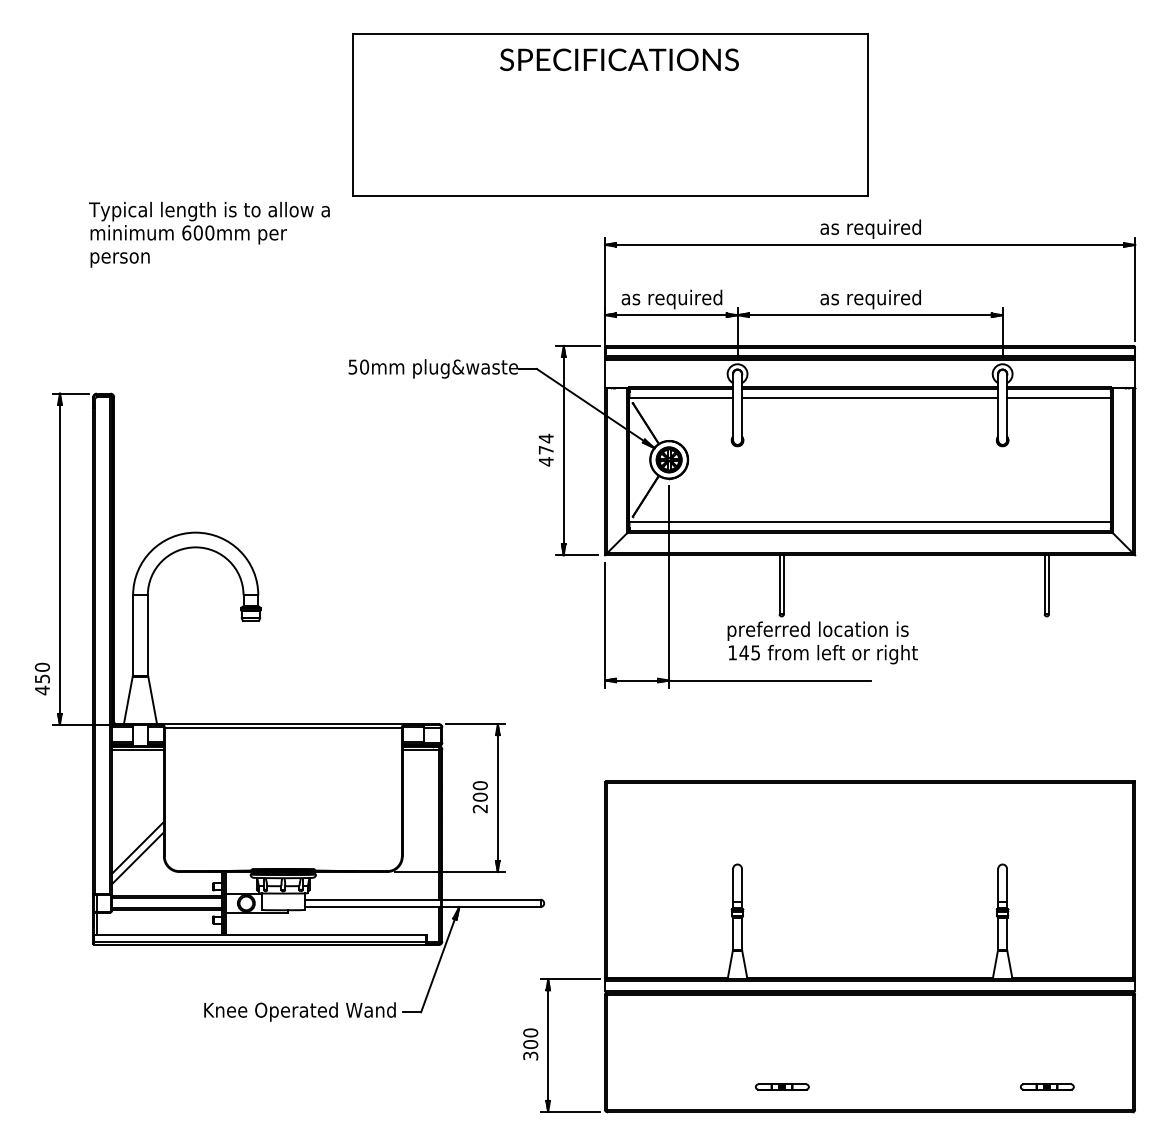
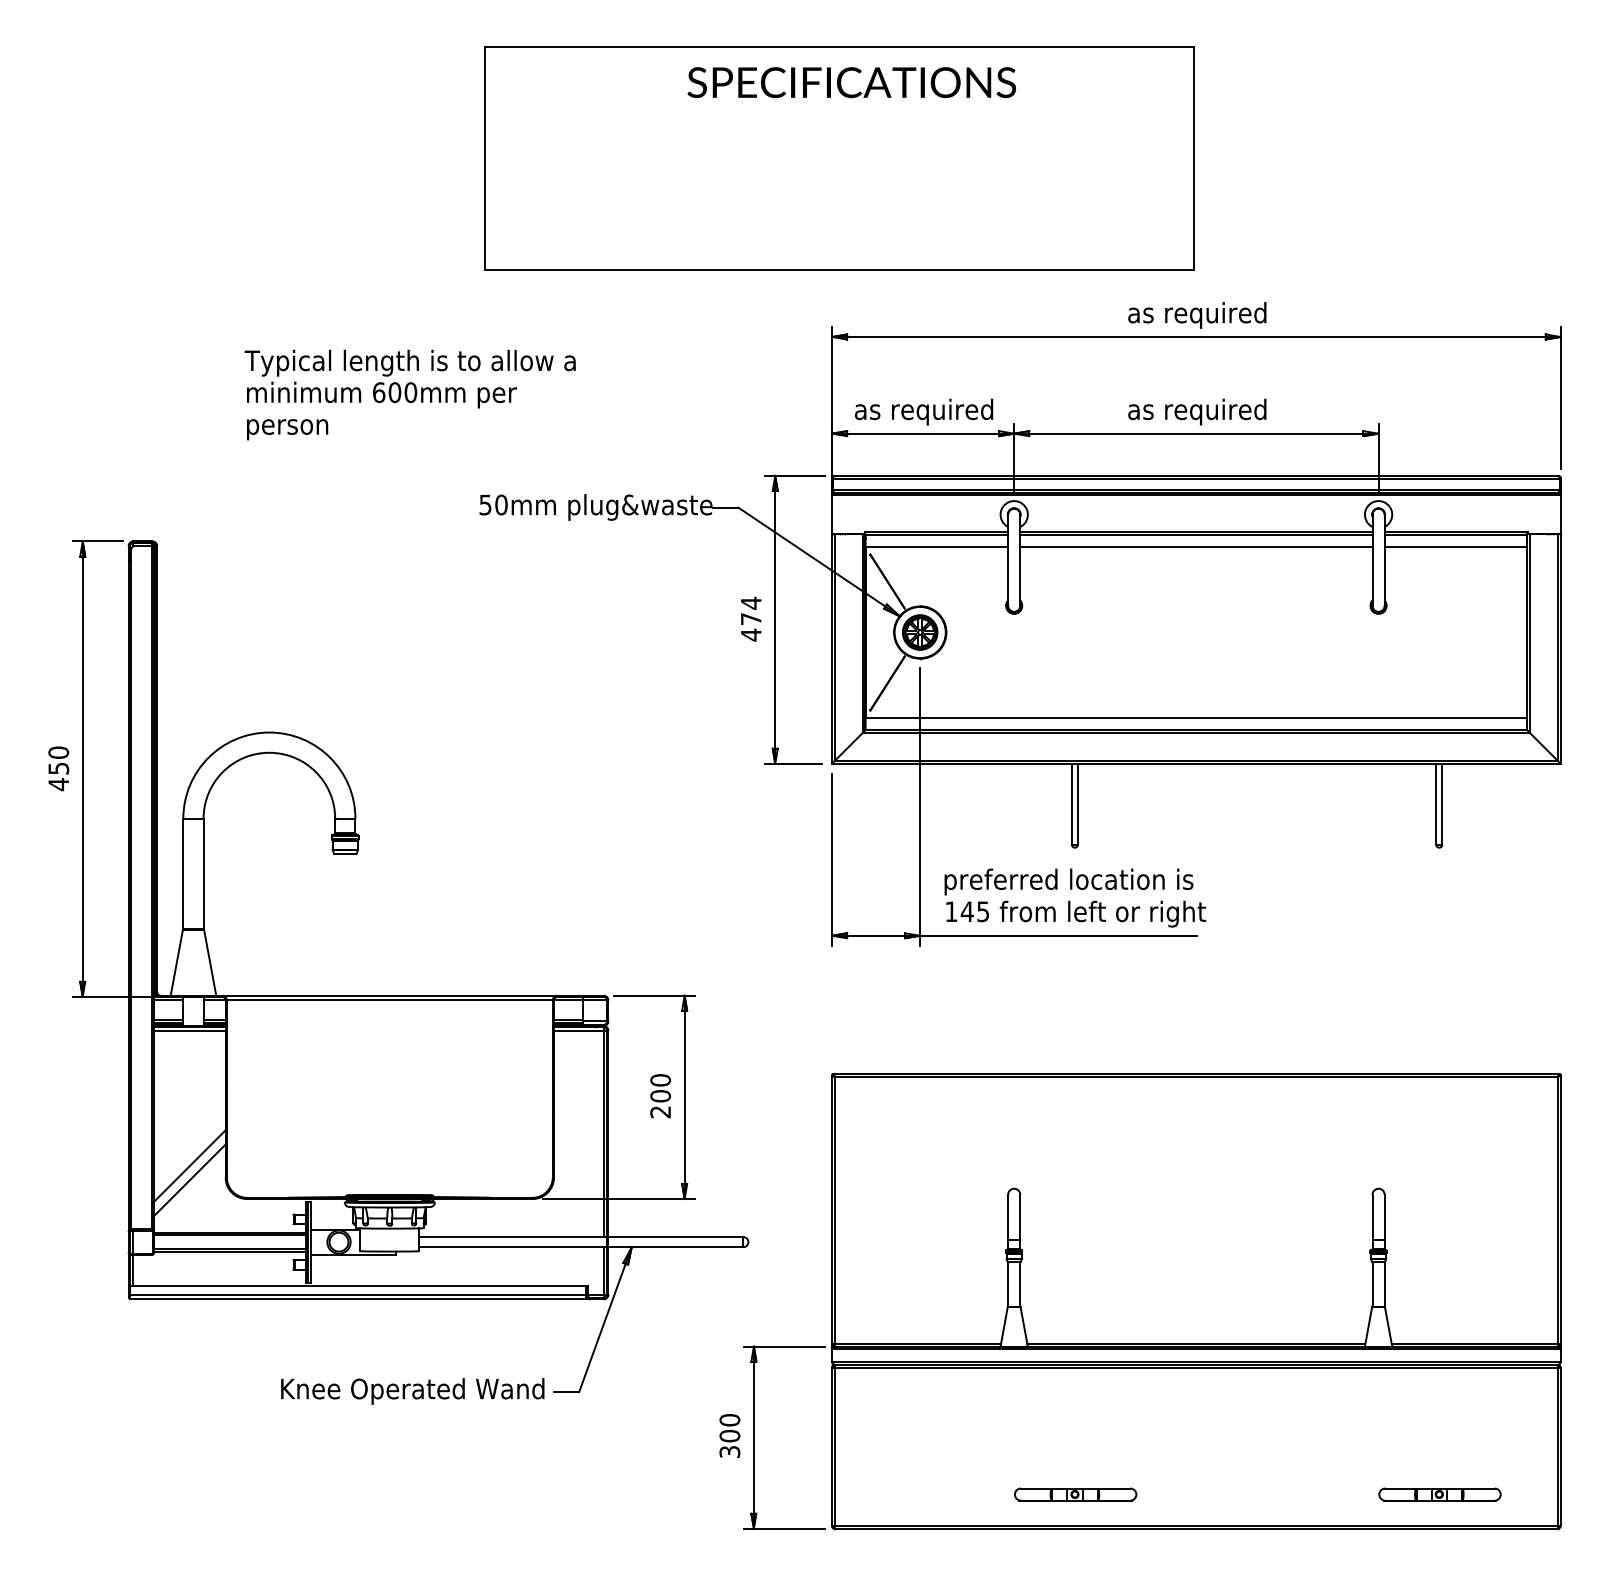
text: (208, 234) -> (409, 394), moved
text: (822, 642) -> (1075, 897), moved
text: (42, 678) -> (58, 768), moved
part: (782, 1086) -> (1075, 1494), size x1.67
part: (1046, 1086) -> (1439, 1494), size x1.67

